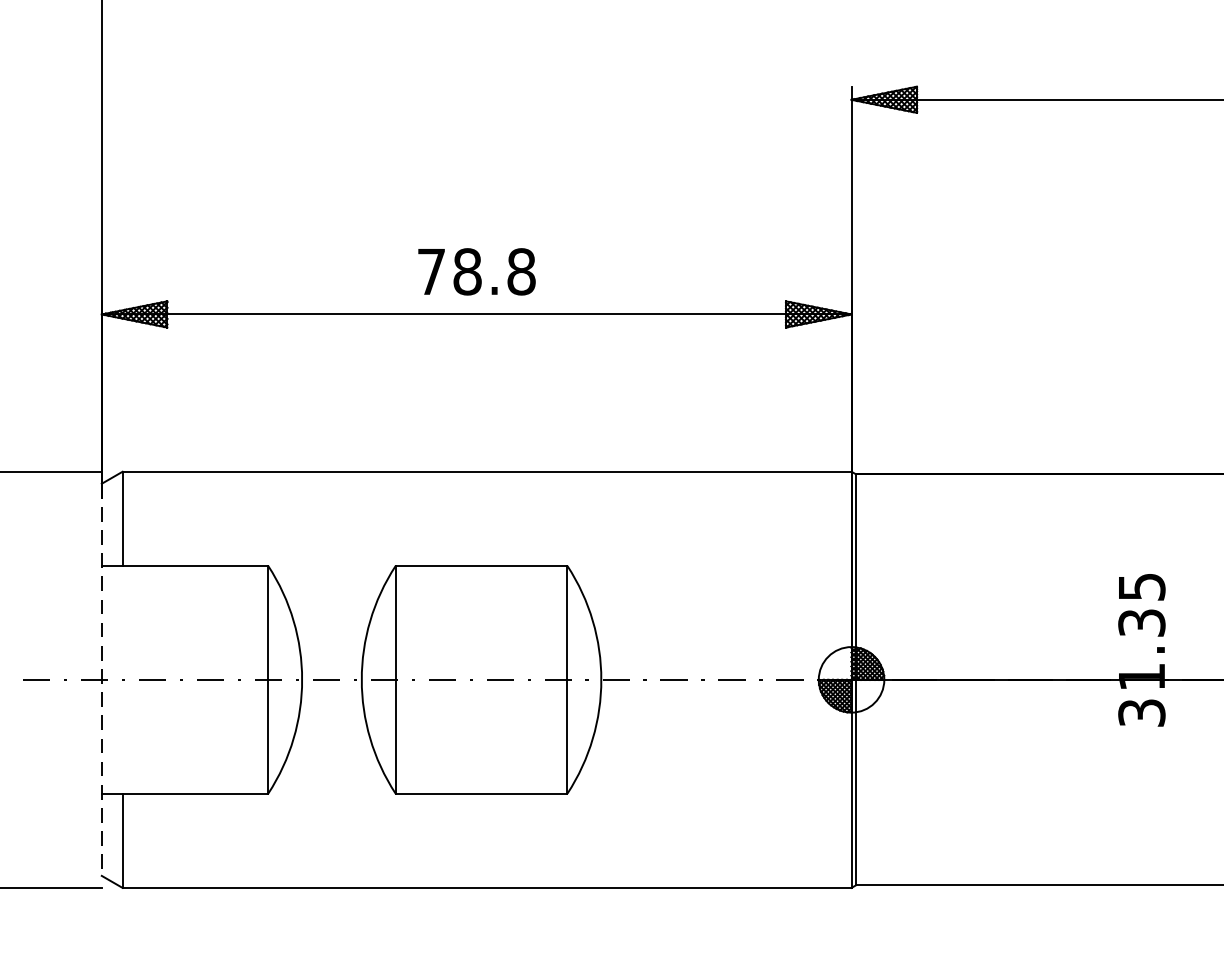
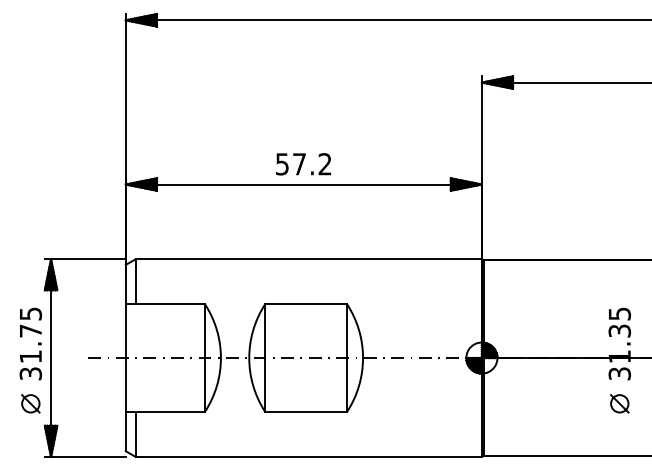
text: (475, 272) -> (303, 164), 78.8 -> 57.2
line: (101, 680) -> (125, 358), dashed -> solid
part: (1141, 775) -> (619, 403), added

